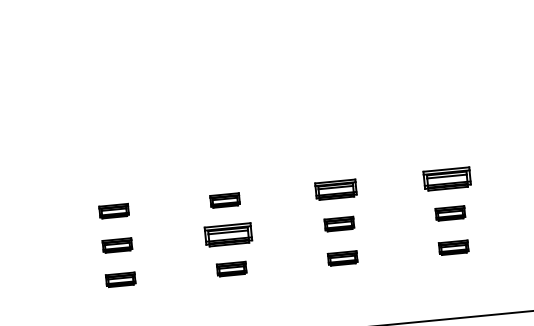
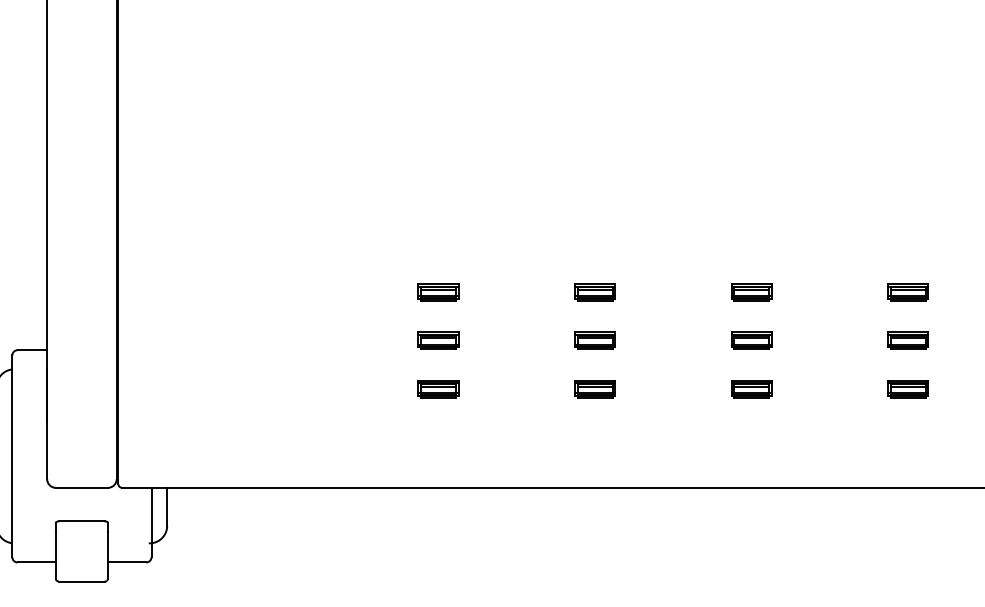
part: (446, 179) -> (907, 292), size x0.62
part: (336, 190) -> (751, 292), size x0.71
part: (228, 234) -> (594, 340), size x0.62

